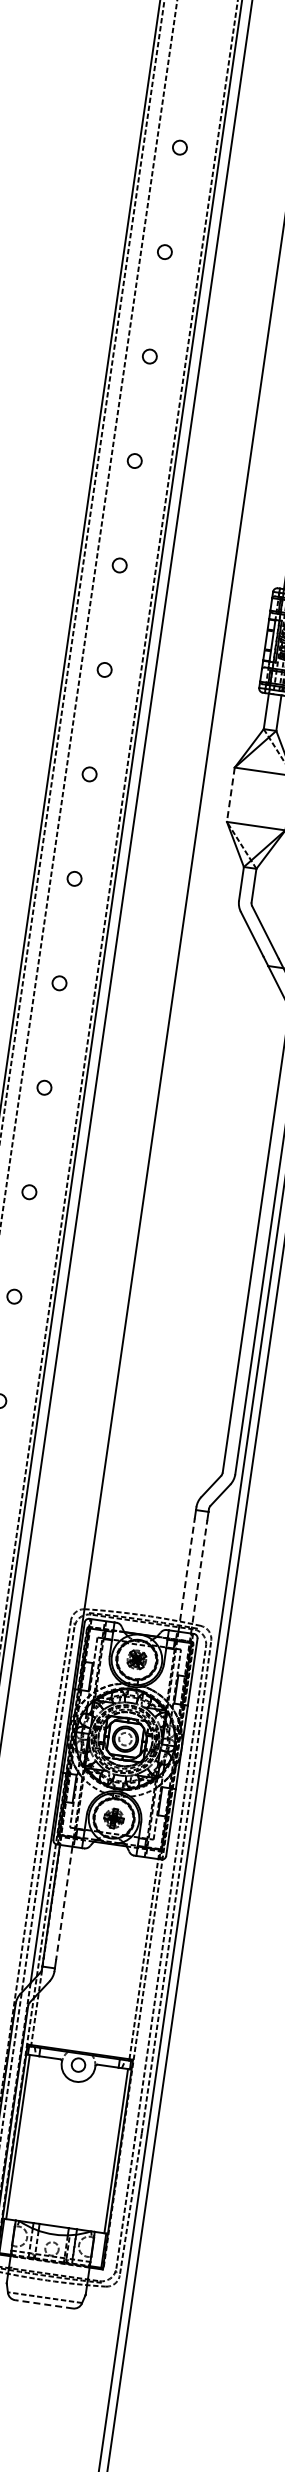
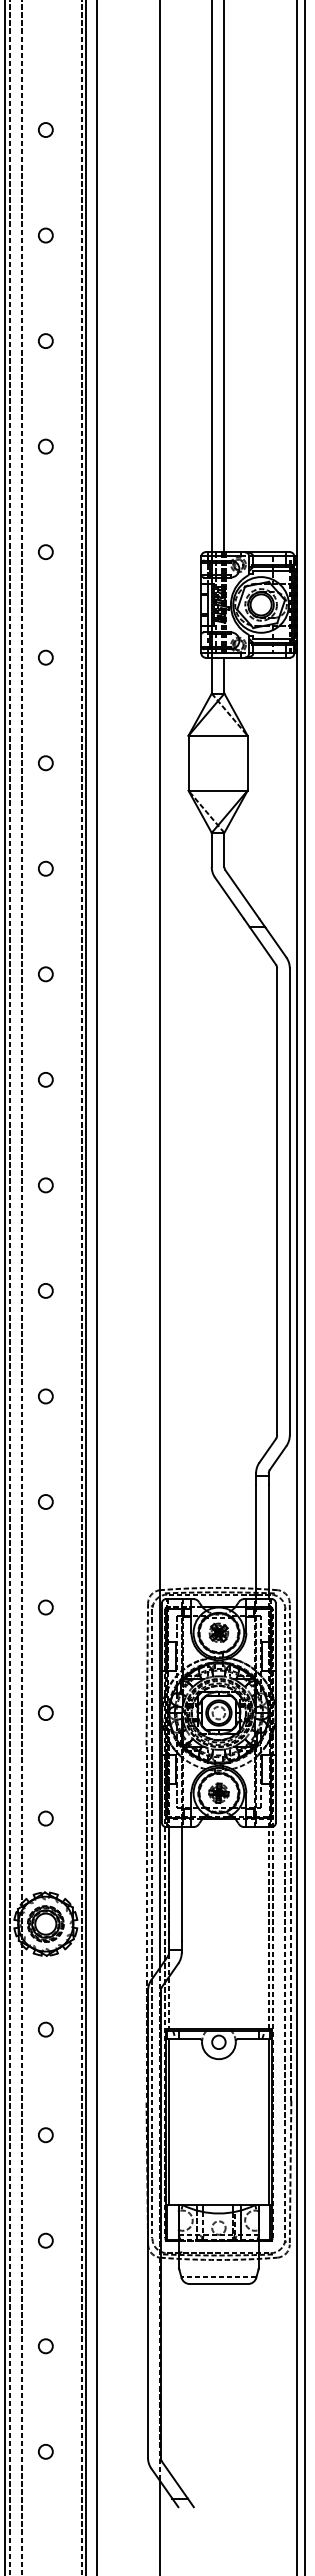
line: (230, 795) -> (188, 763), dashed -> solid
line: (187, 1574) -> (256, 1541), dashed -> solid
line: (199, 1576) -> (268, 1541), dashed -> solid
line: (63, 1903) -> (181, 1884), dashed -> solid
line: (43, 2304) -> (218, 2284), dashed -> solid

